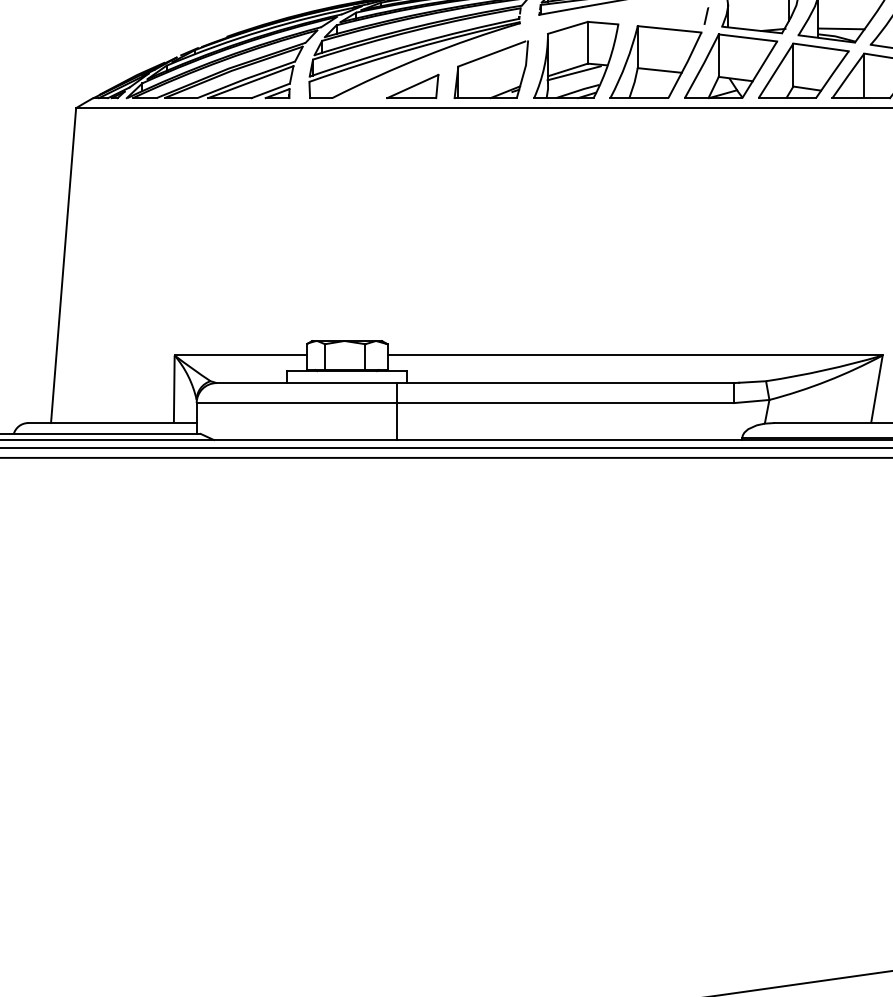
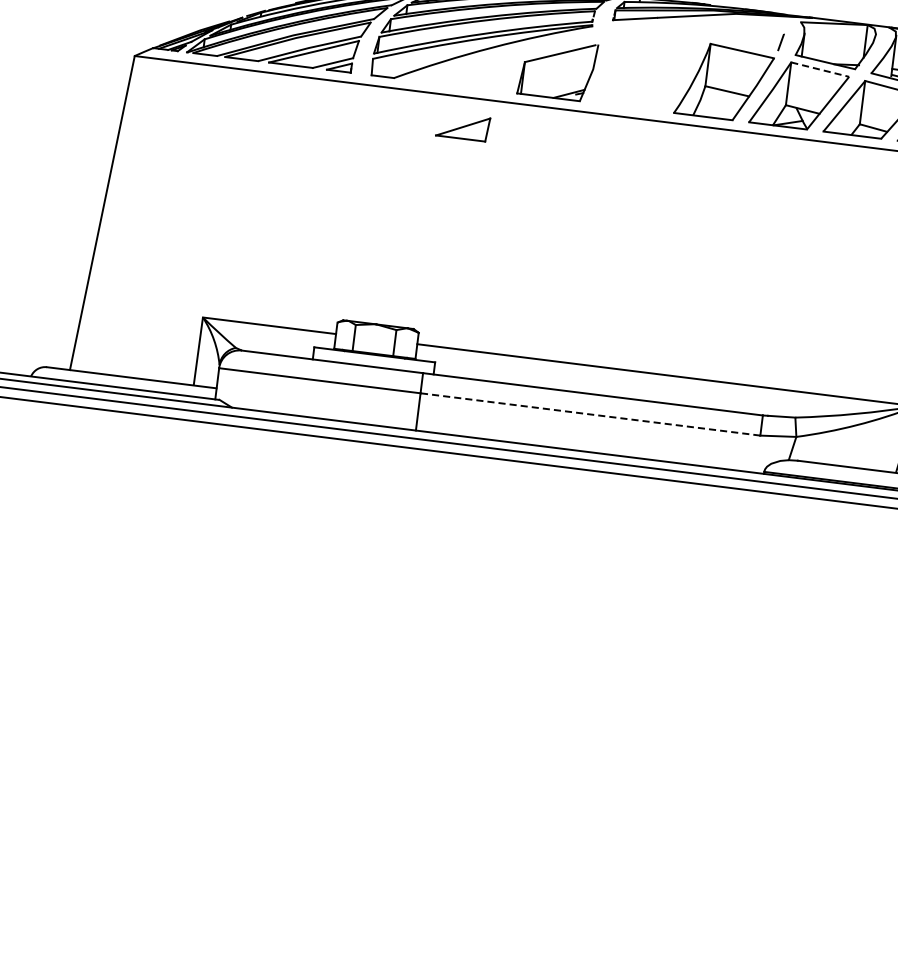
line: (748, 38) -> (820, 70), solid -> dashed
part: (576, 59) -> (644, 69), removed
part: (412, 86) -> (462, 126), moved
line: (565, 403) -> (590, 414), solid -> dashed

